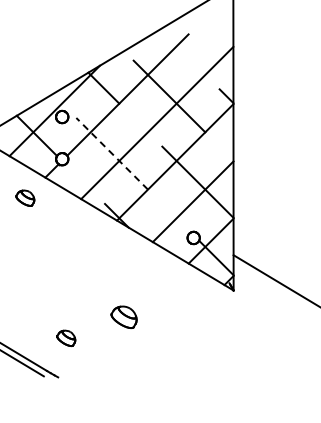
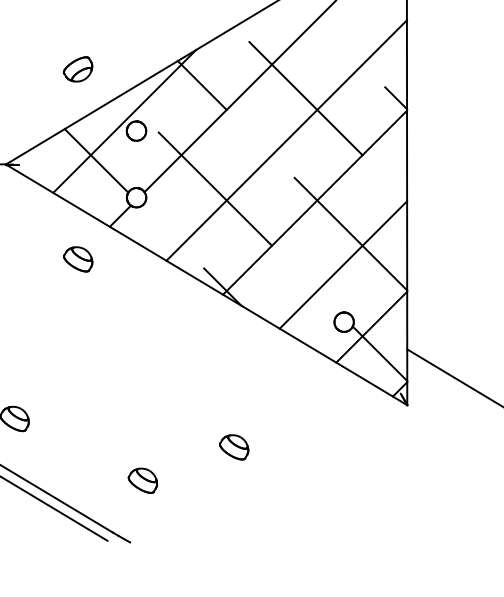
part: (25, 77) -> (78, 68), added
line: (112, 153) -> (215, 188), dashed -> solid
part: (123, 316) -> (233, 446), size x0.71

